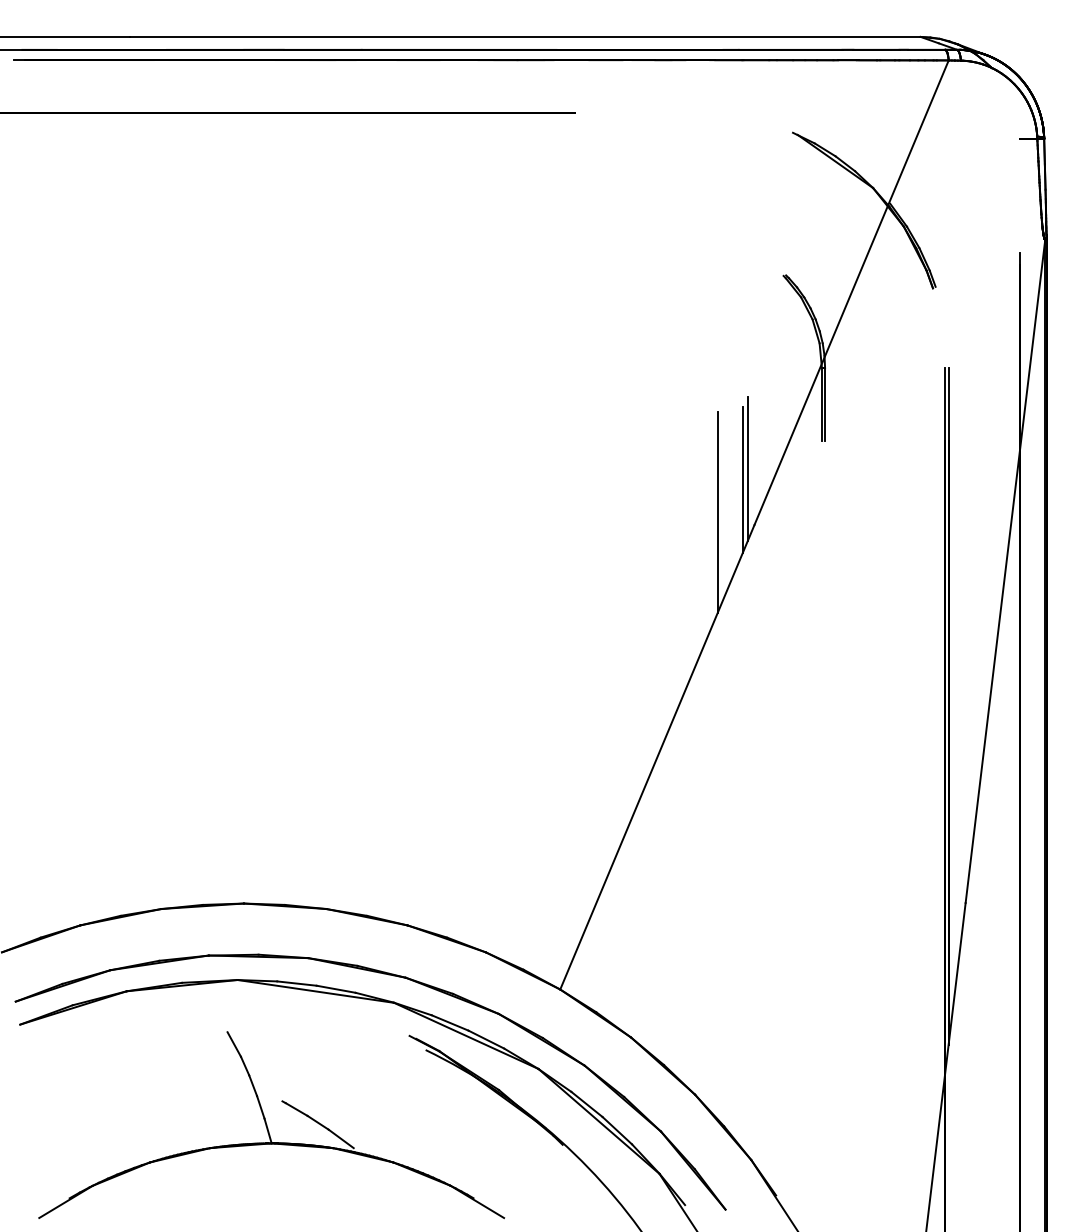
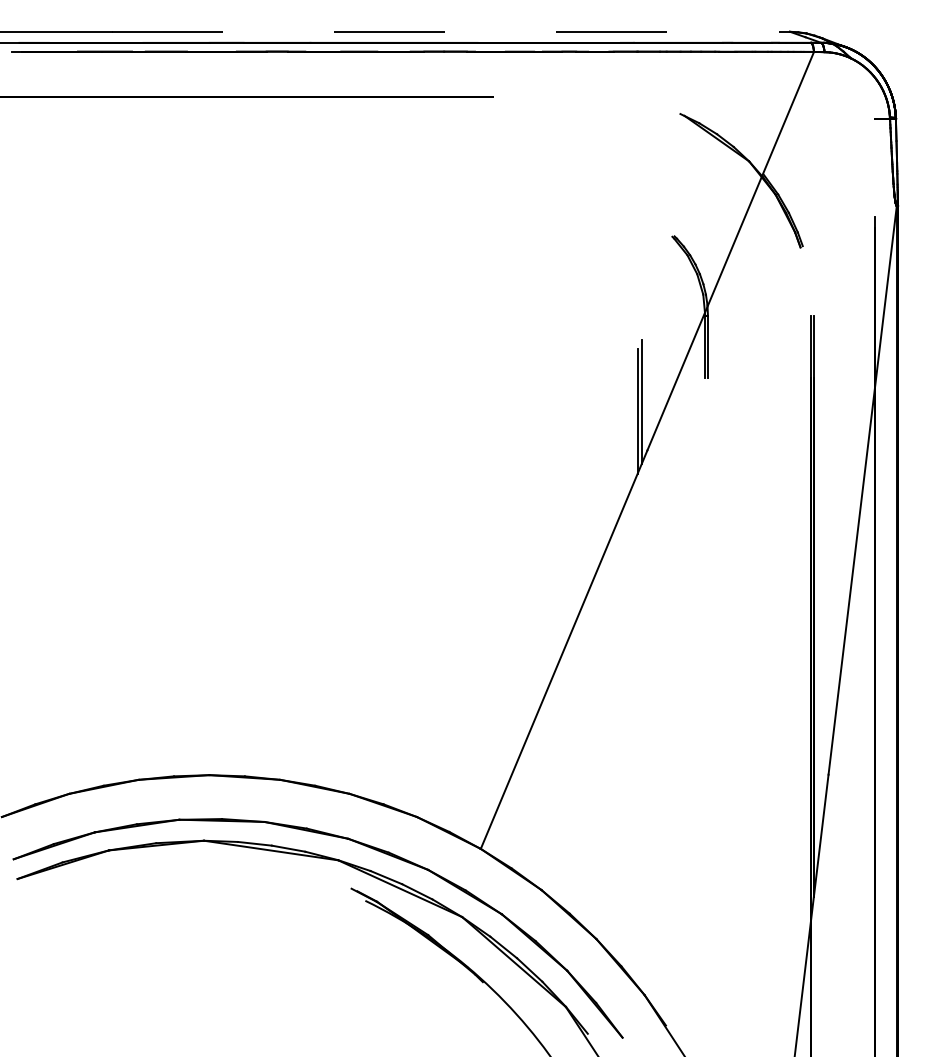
line: (526, 36) -> (451, 31), solid -> dashed
line: (717, 512) -> (615, 439), removed
part: (271, 1125) -> (233, 965), removed

